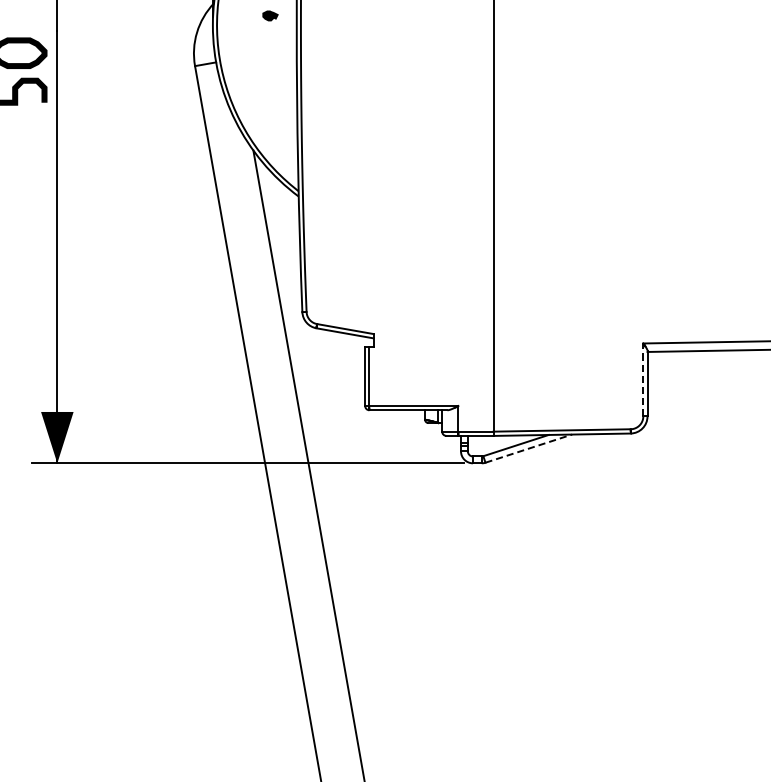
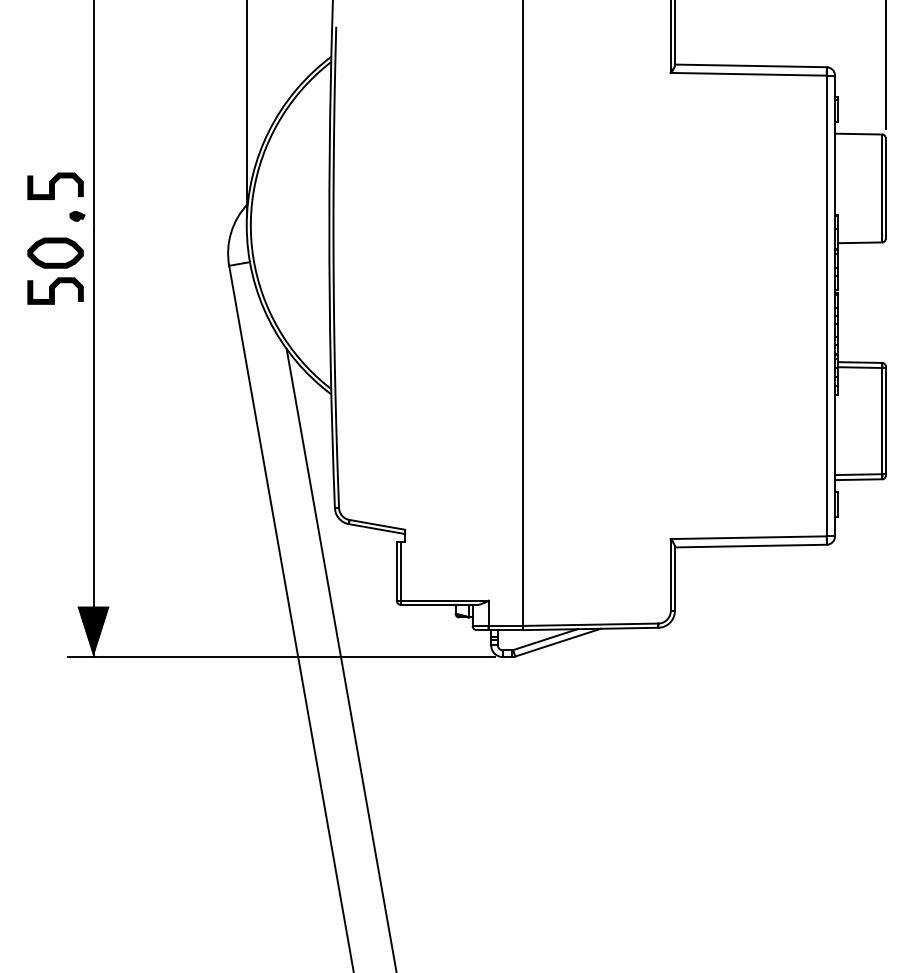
part: (270, 16) -> (77, 216), moved
line: (643, 379) -> (670, 574), dashed -> solid
line: (528, 448) -> (557, 642), dashed -> solid

